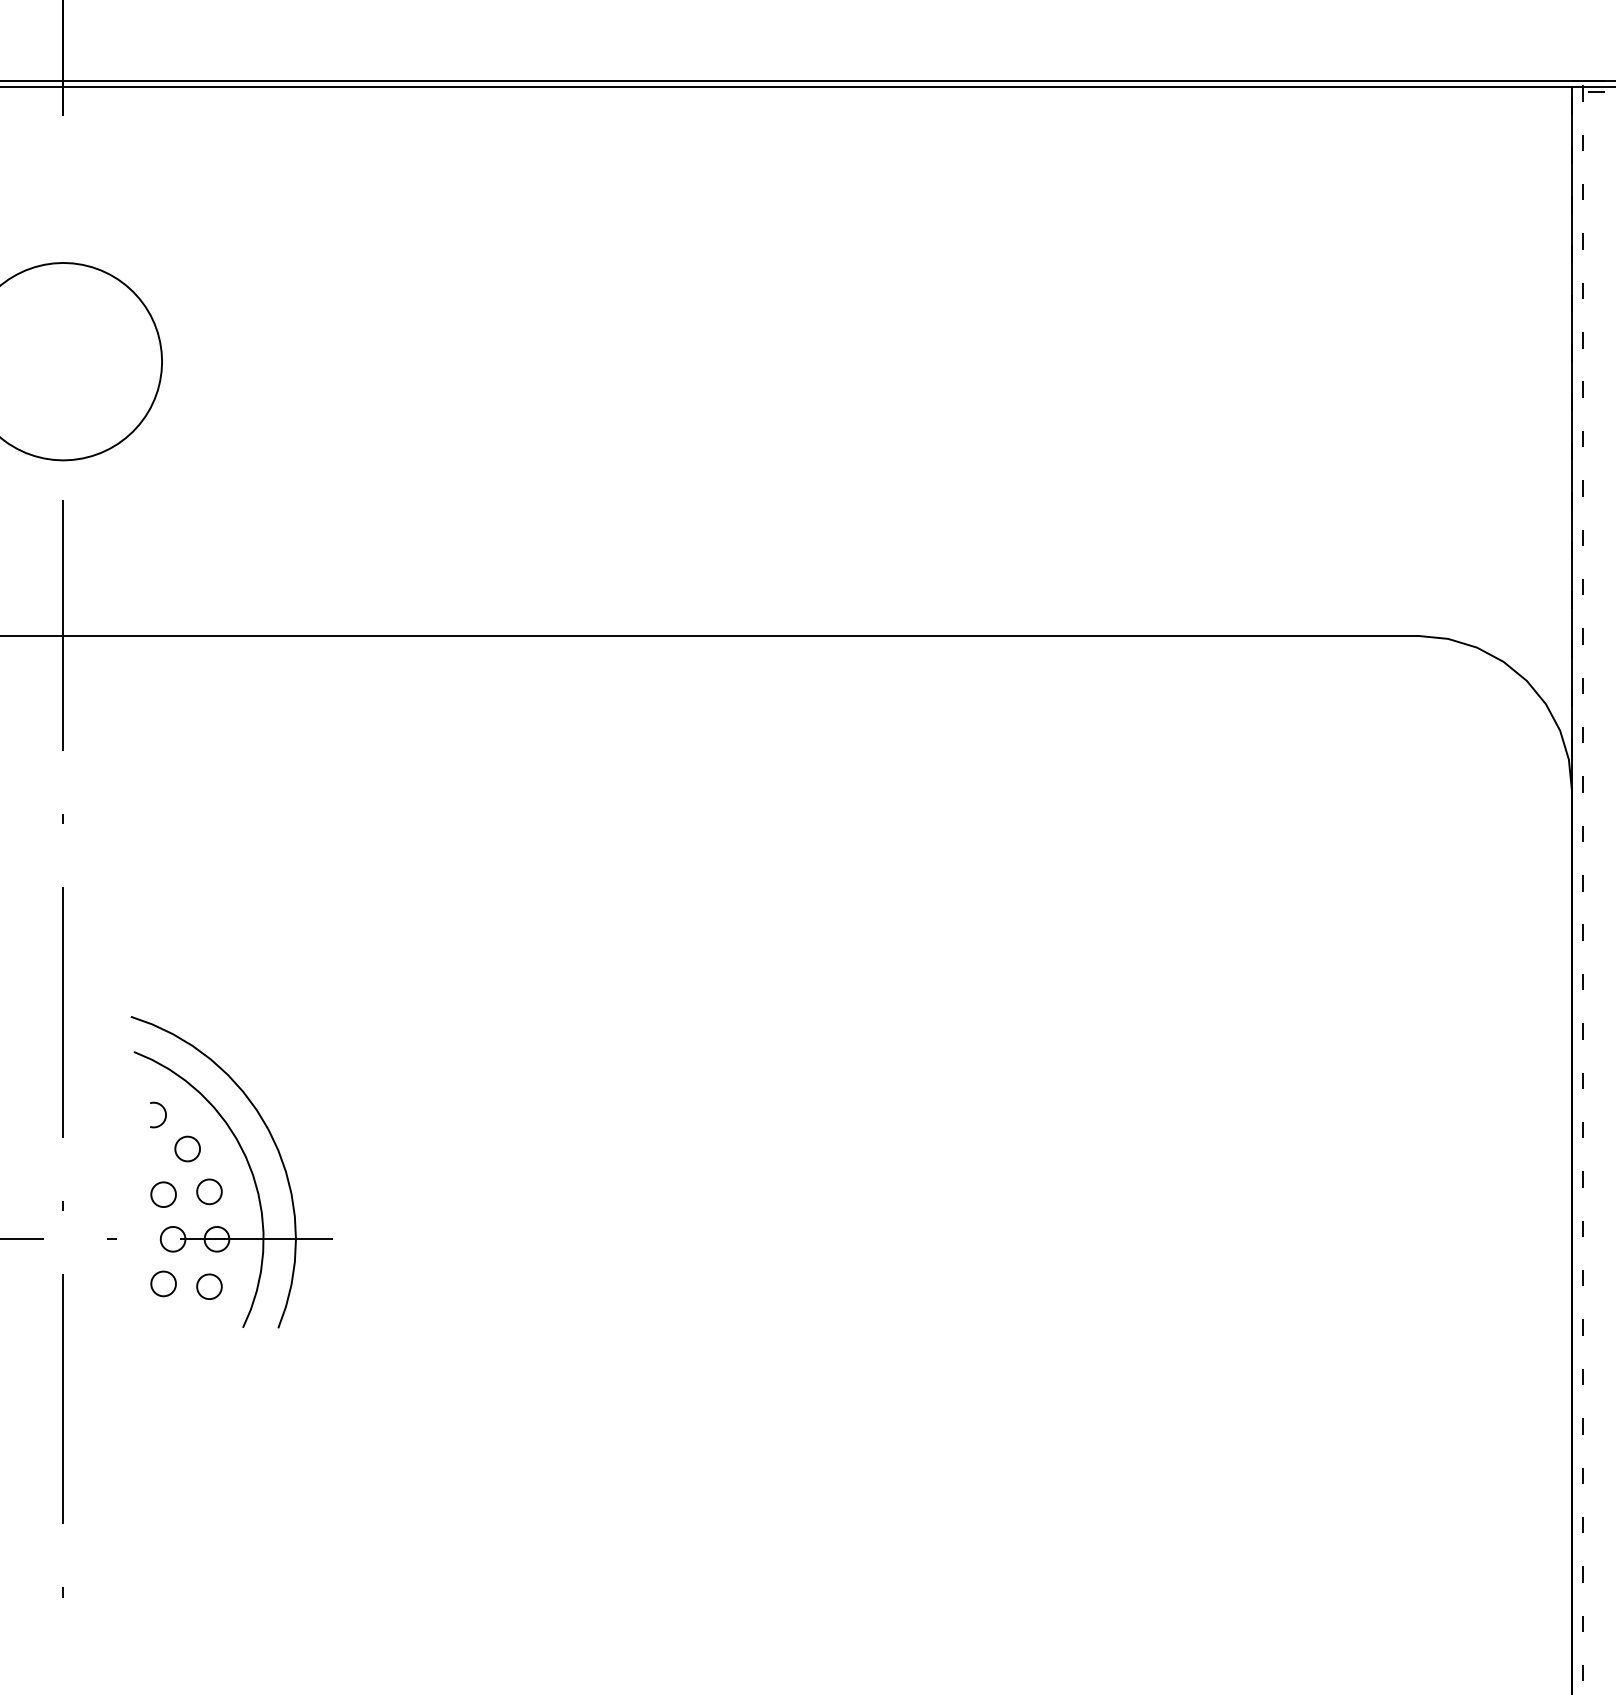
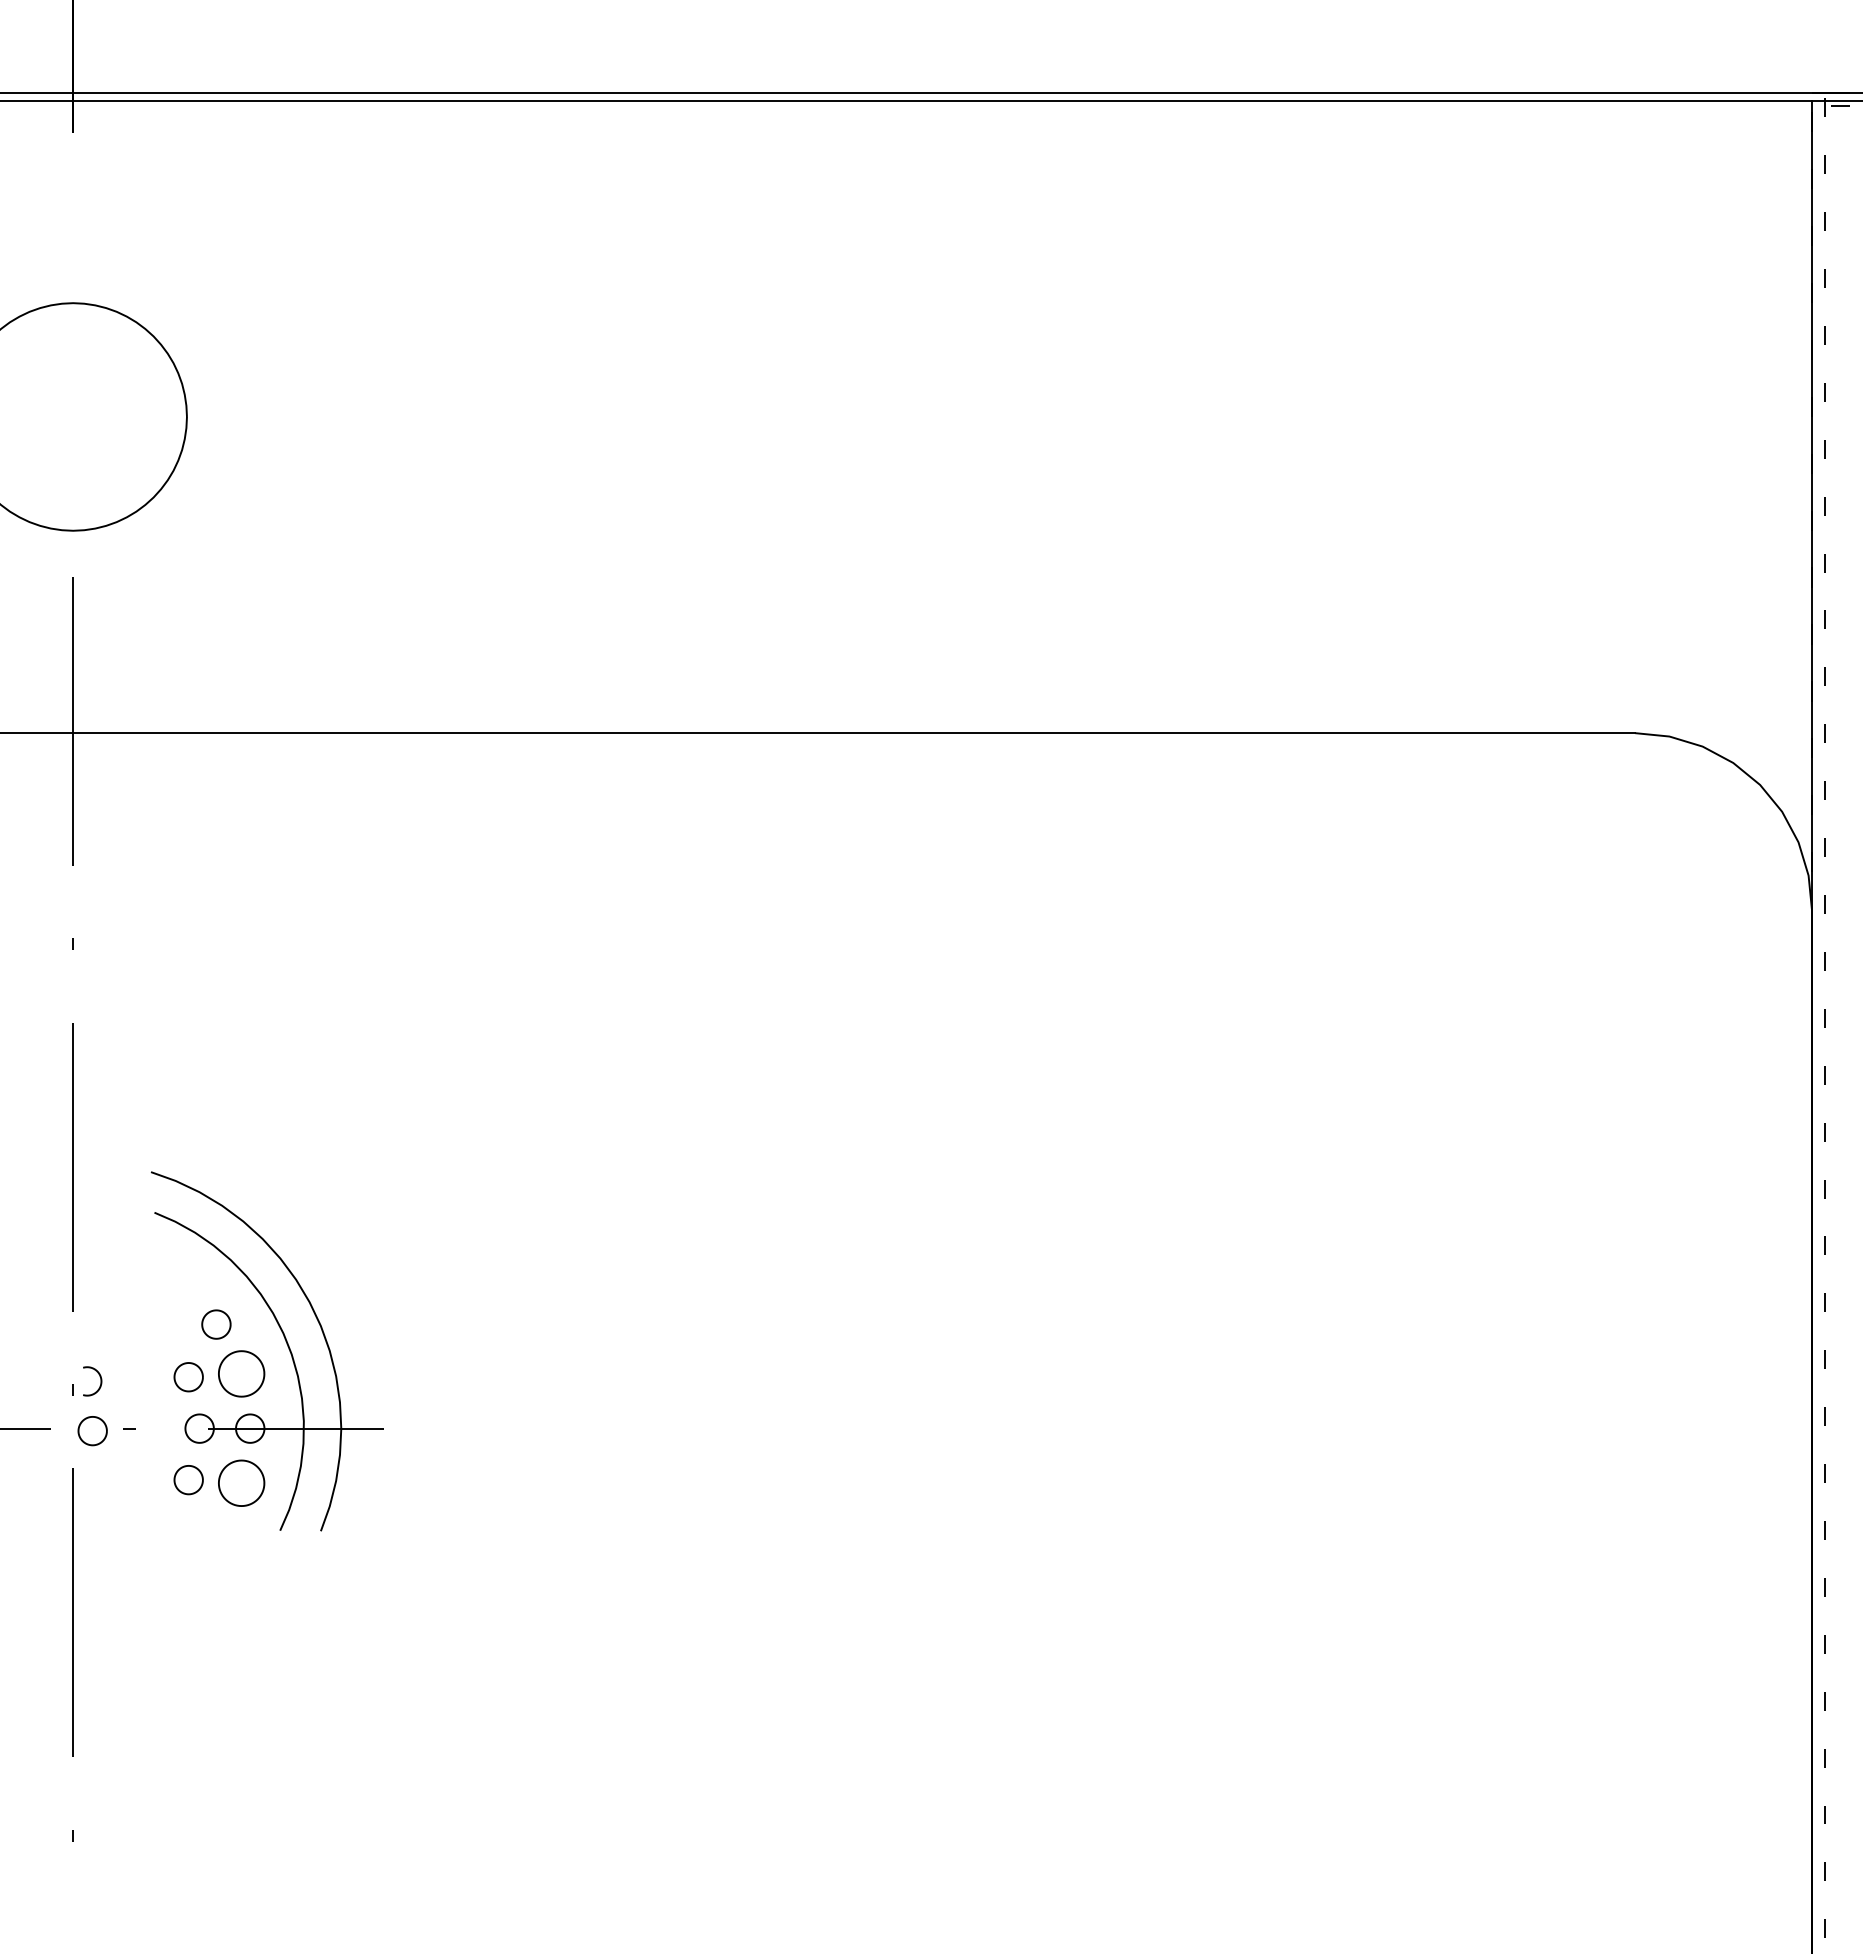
curve: (165, 1115) -> (100, 1381), moved
part: (209, 1191) -> (241, 1373), size x1.6
part: (80, 1241) -> (92, 1431), added
part: (209, 1286) -> (241, 1483), size x1.6

